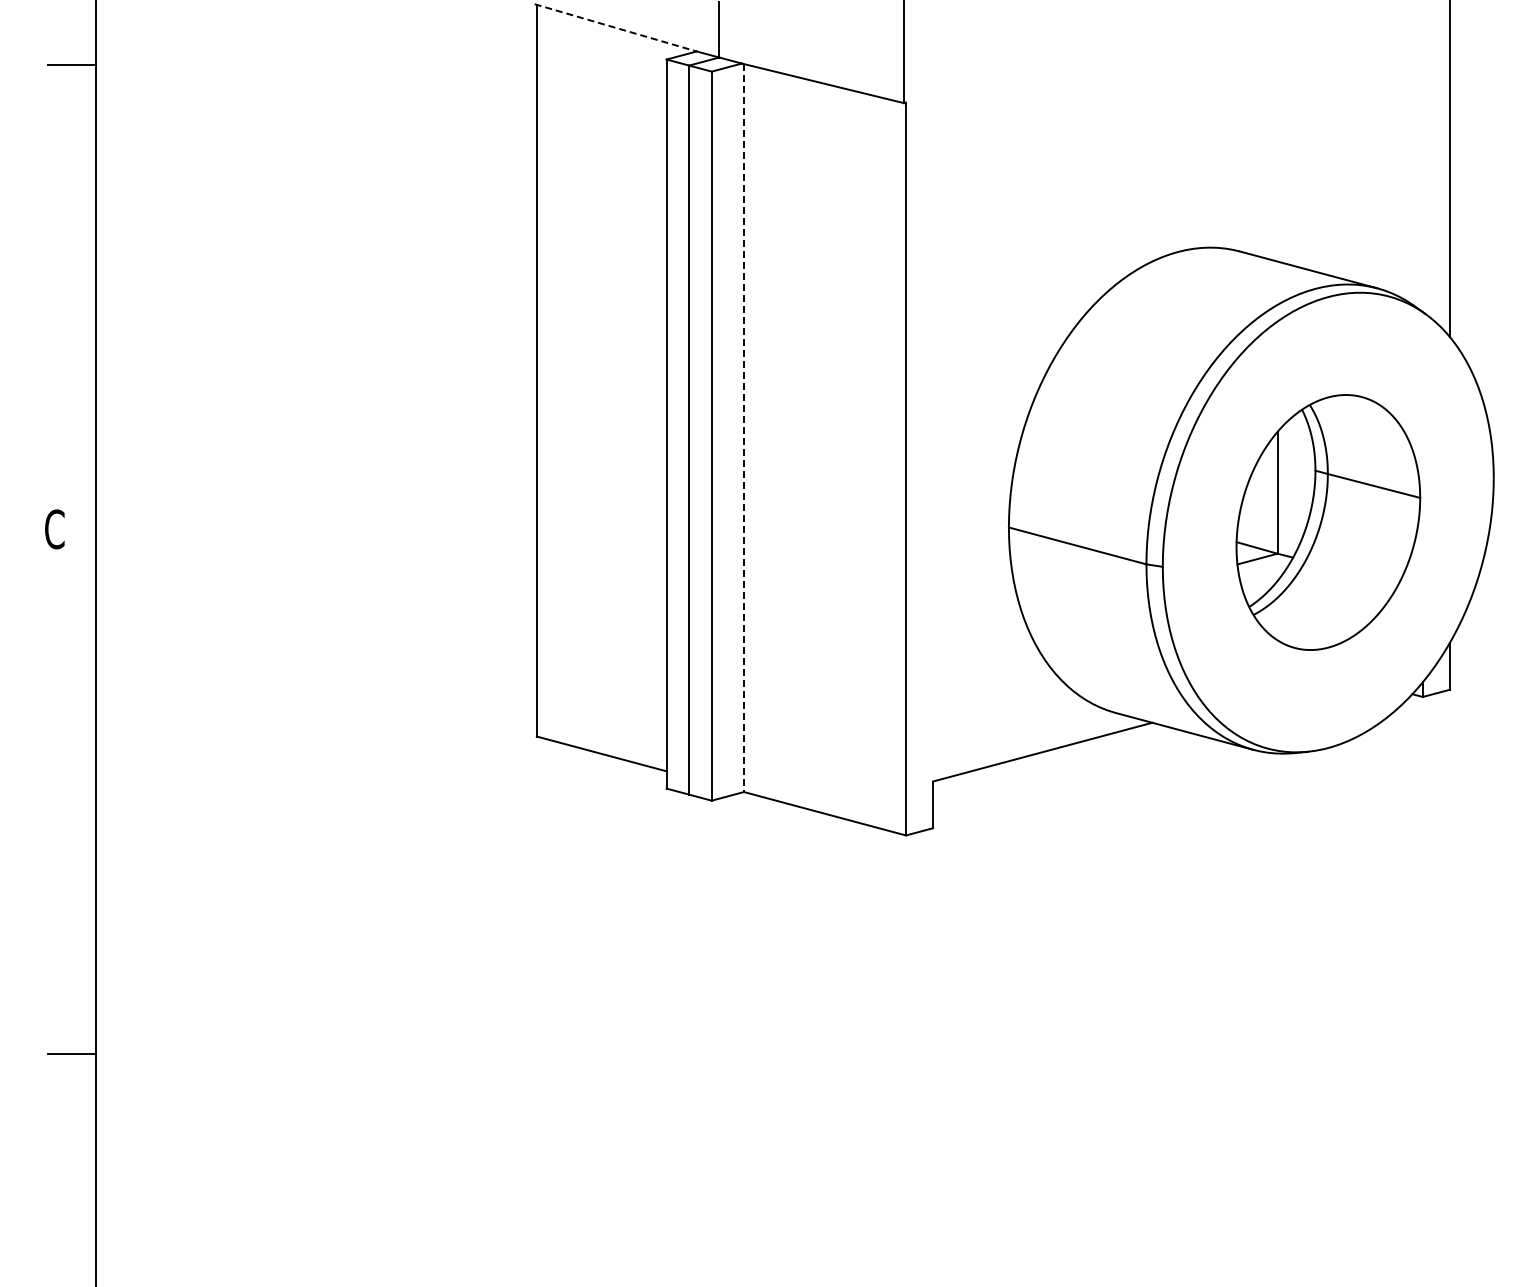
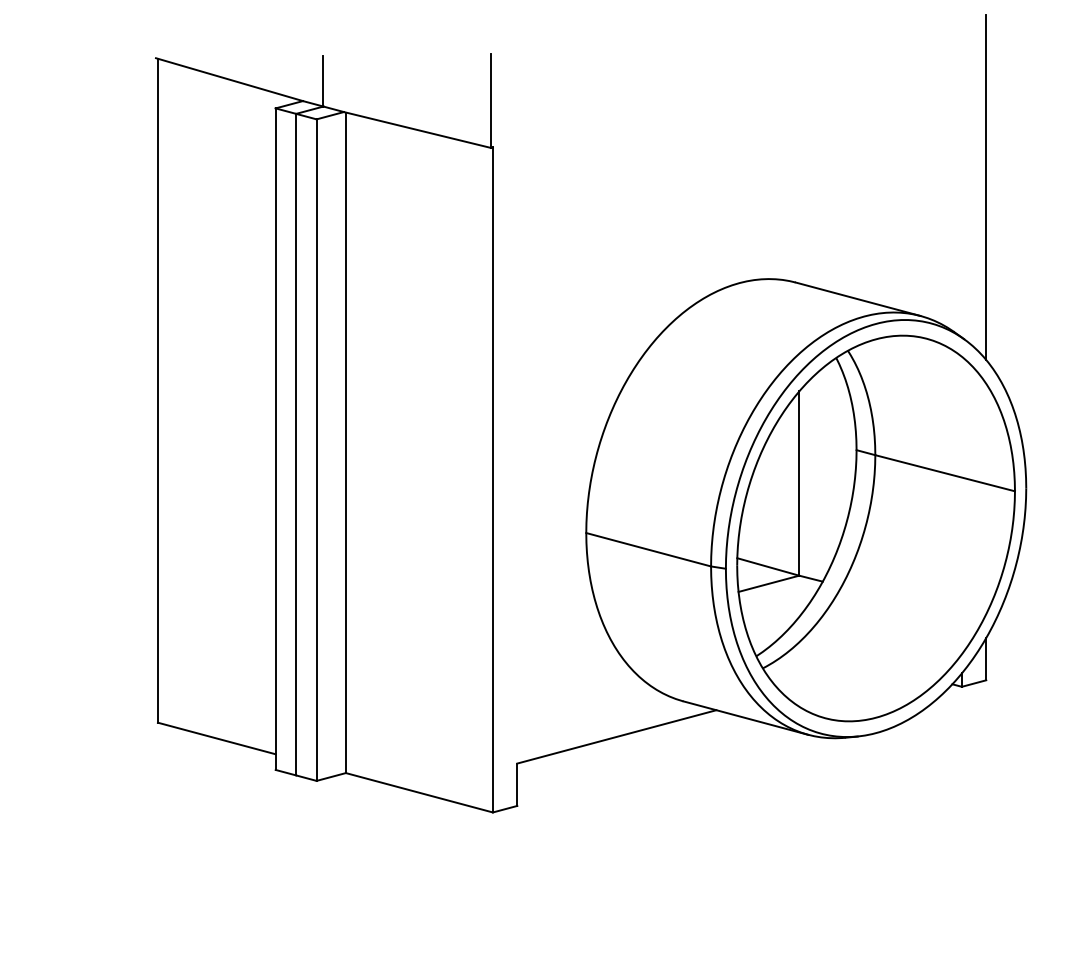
line: (616, 27) -> (230, 79), dashed -> solid
line: (744, 428) -> (346, 443), dashed -> solid
part: (1328, 522) -> (876, 528), size x1.67

